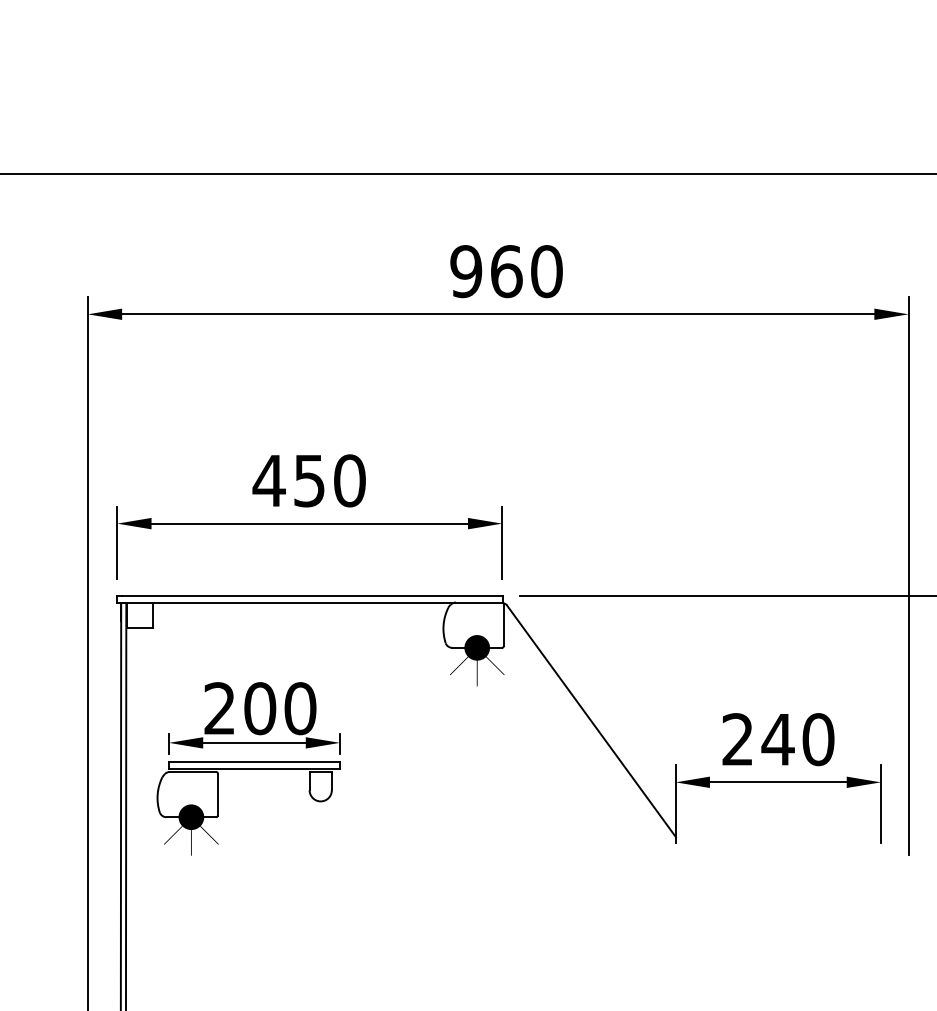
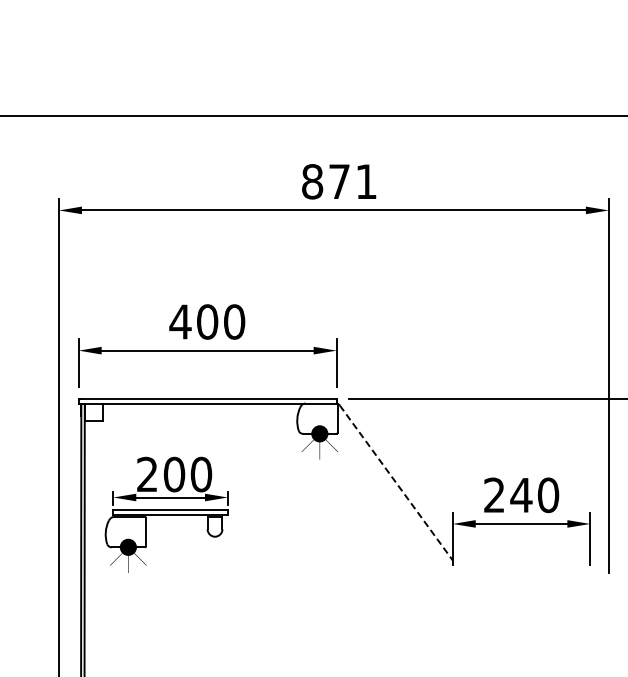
text: (506, 271) -> (339, 181), 960 -> 871
text: (309, 480) -> (207, 321), 450 -> 400
line: (591, 721) -> (396, 483), solid -> dashed

